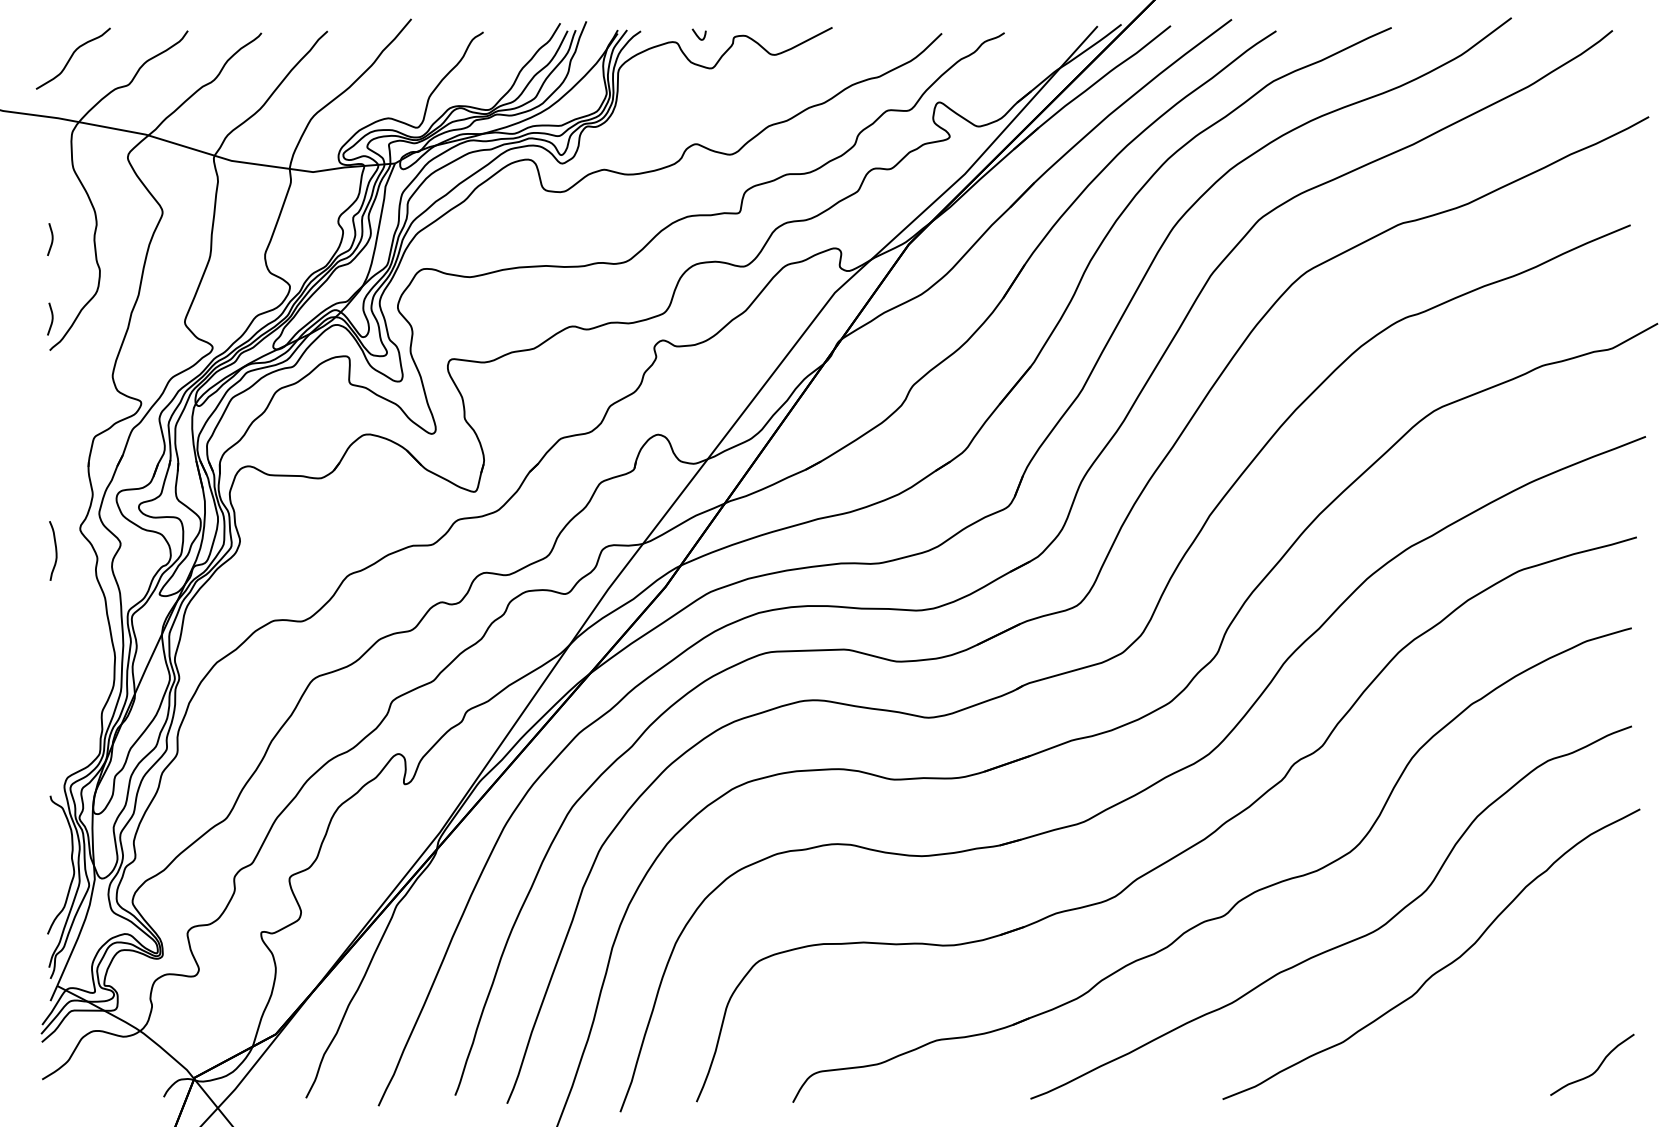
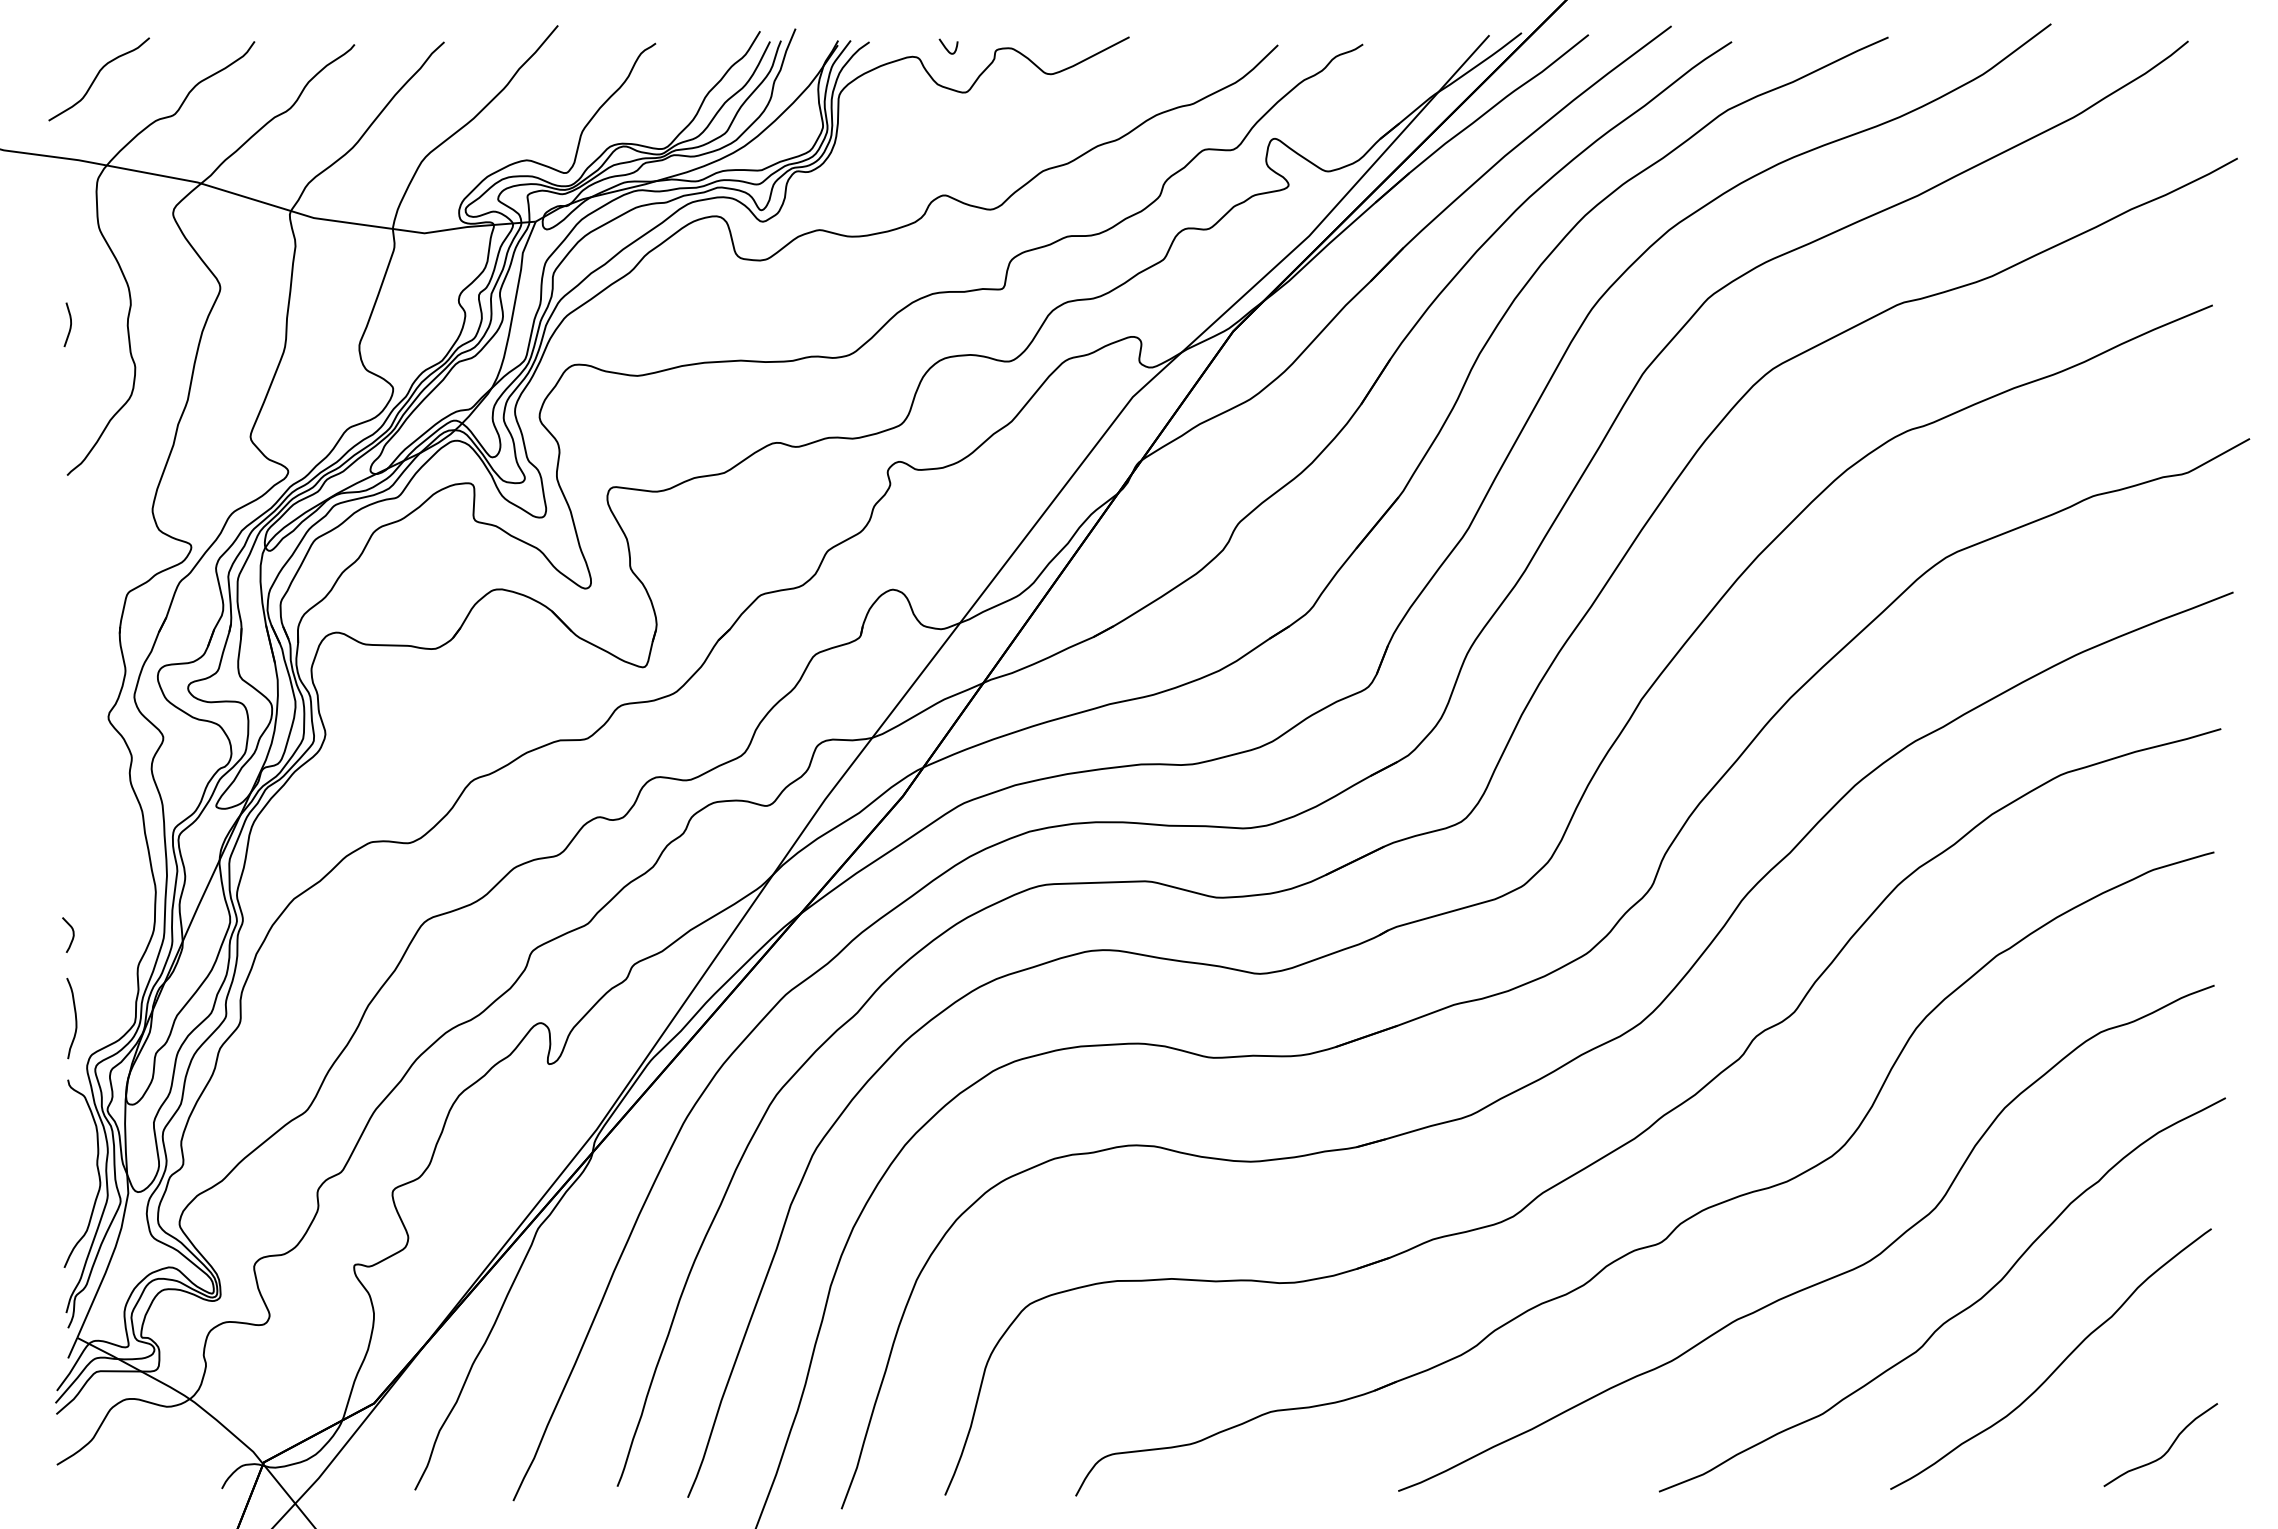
curve: (51, 320) -> (69, 434), removed
curve: (55, 550) -> (75, 1018), moved
curve: (53, 688) -> (72, 934), added
curve: (1516, 1006) -> (2058, 1365), added

